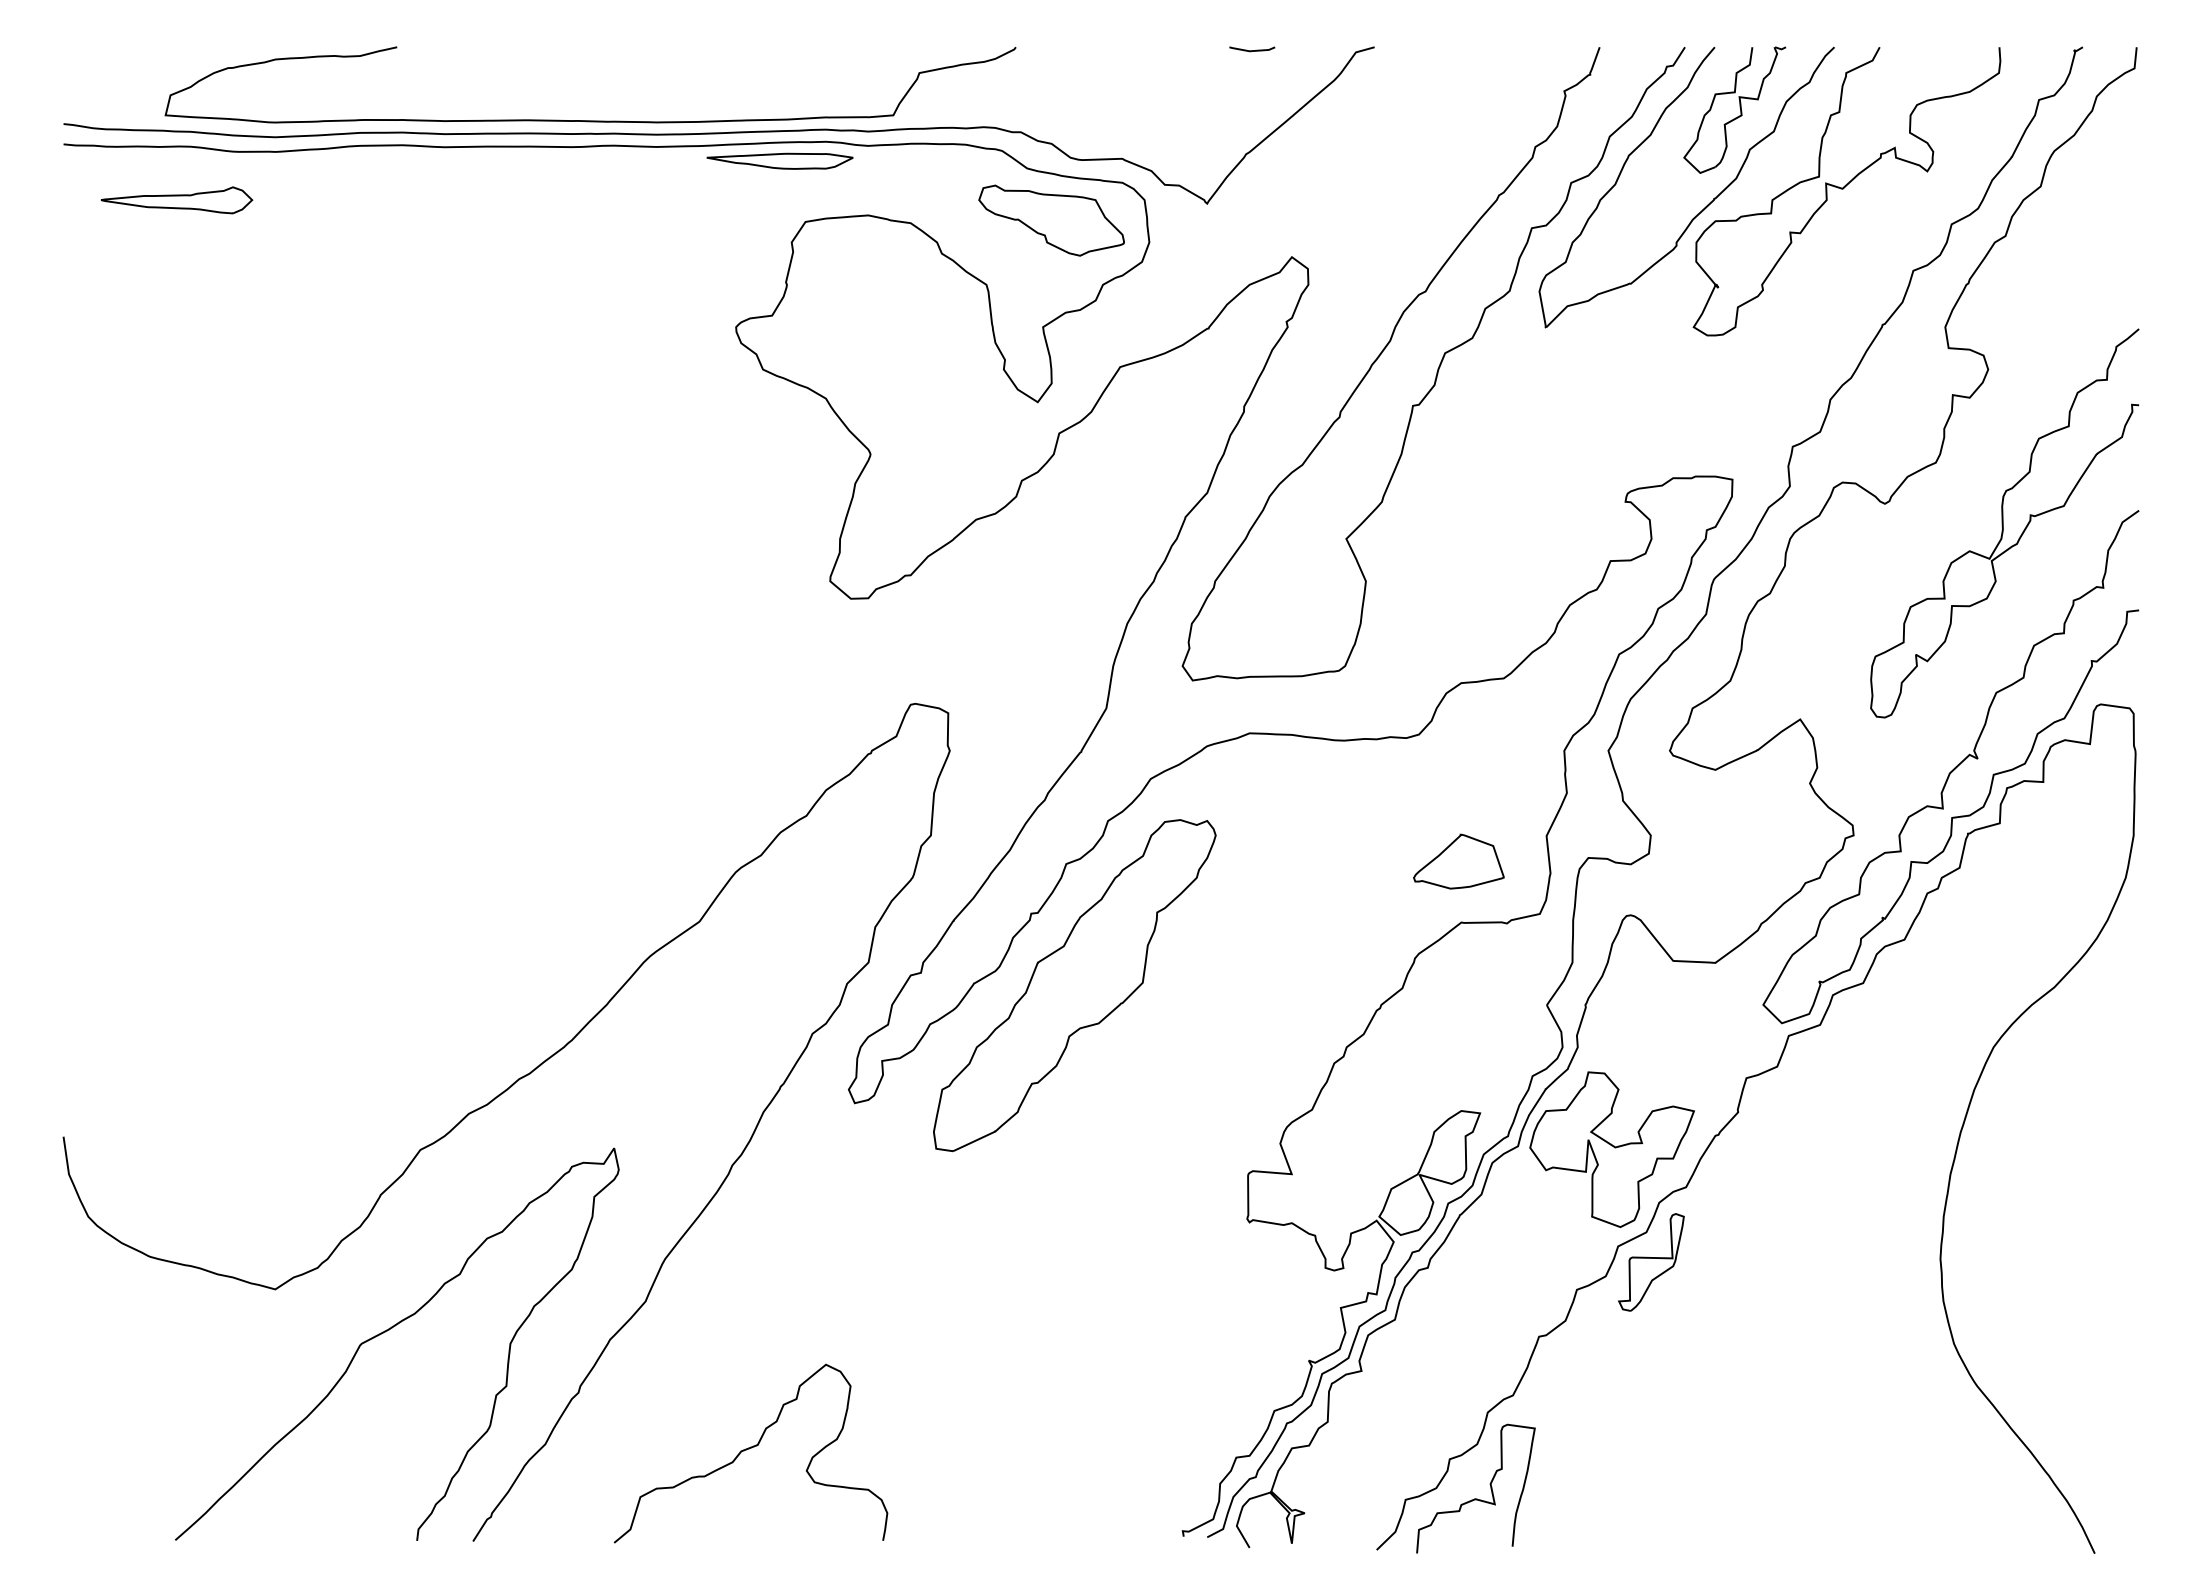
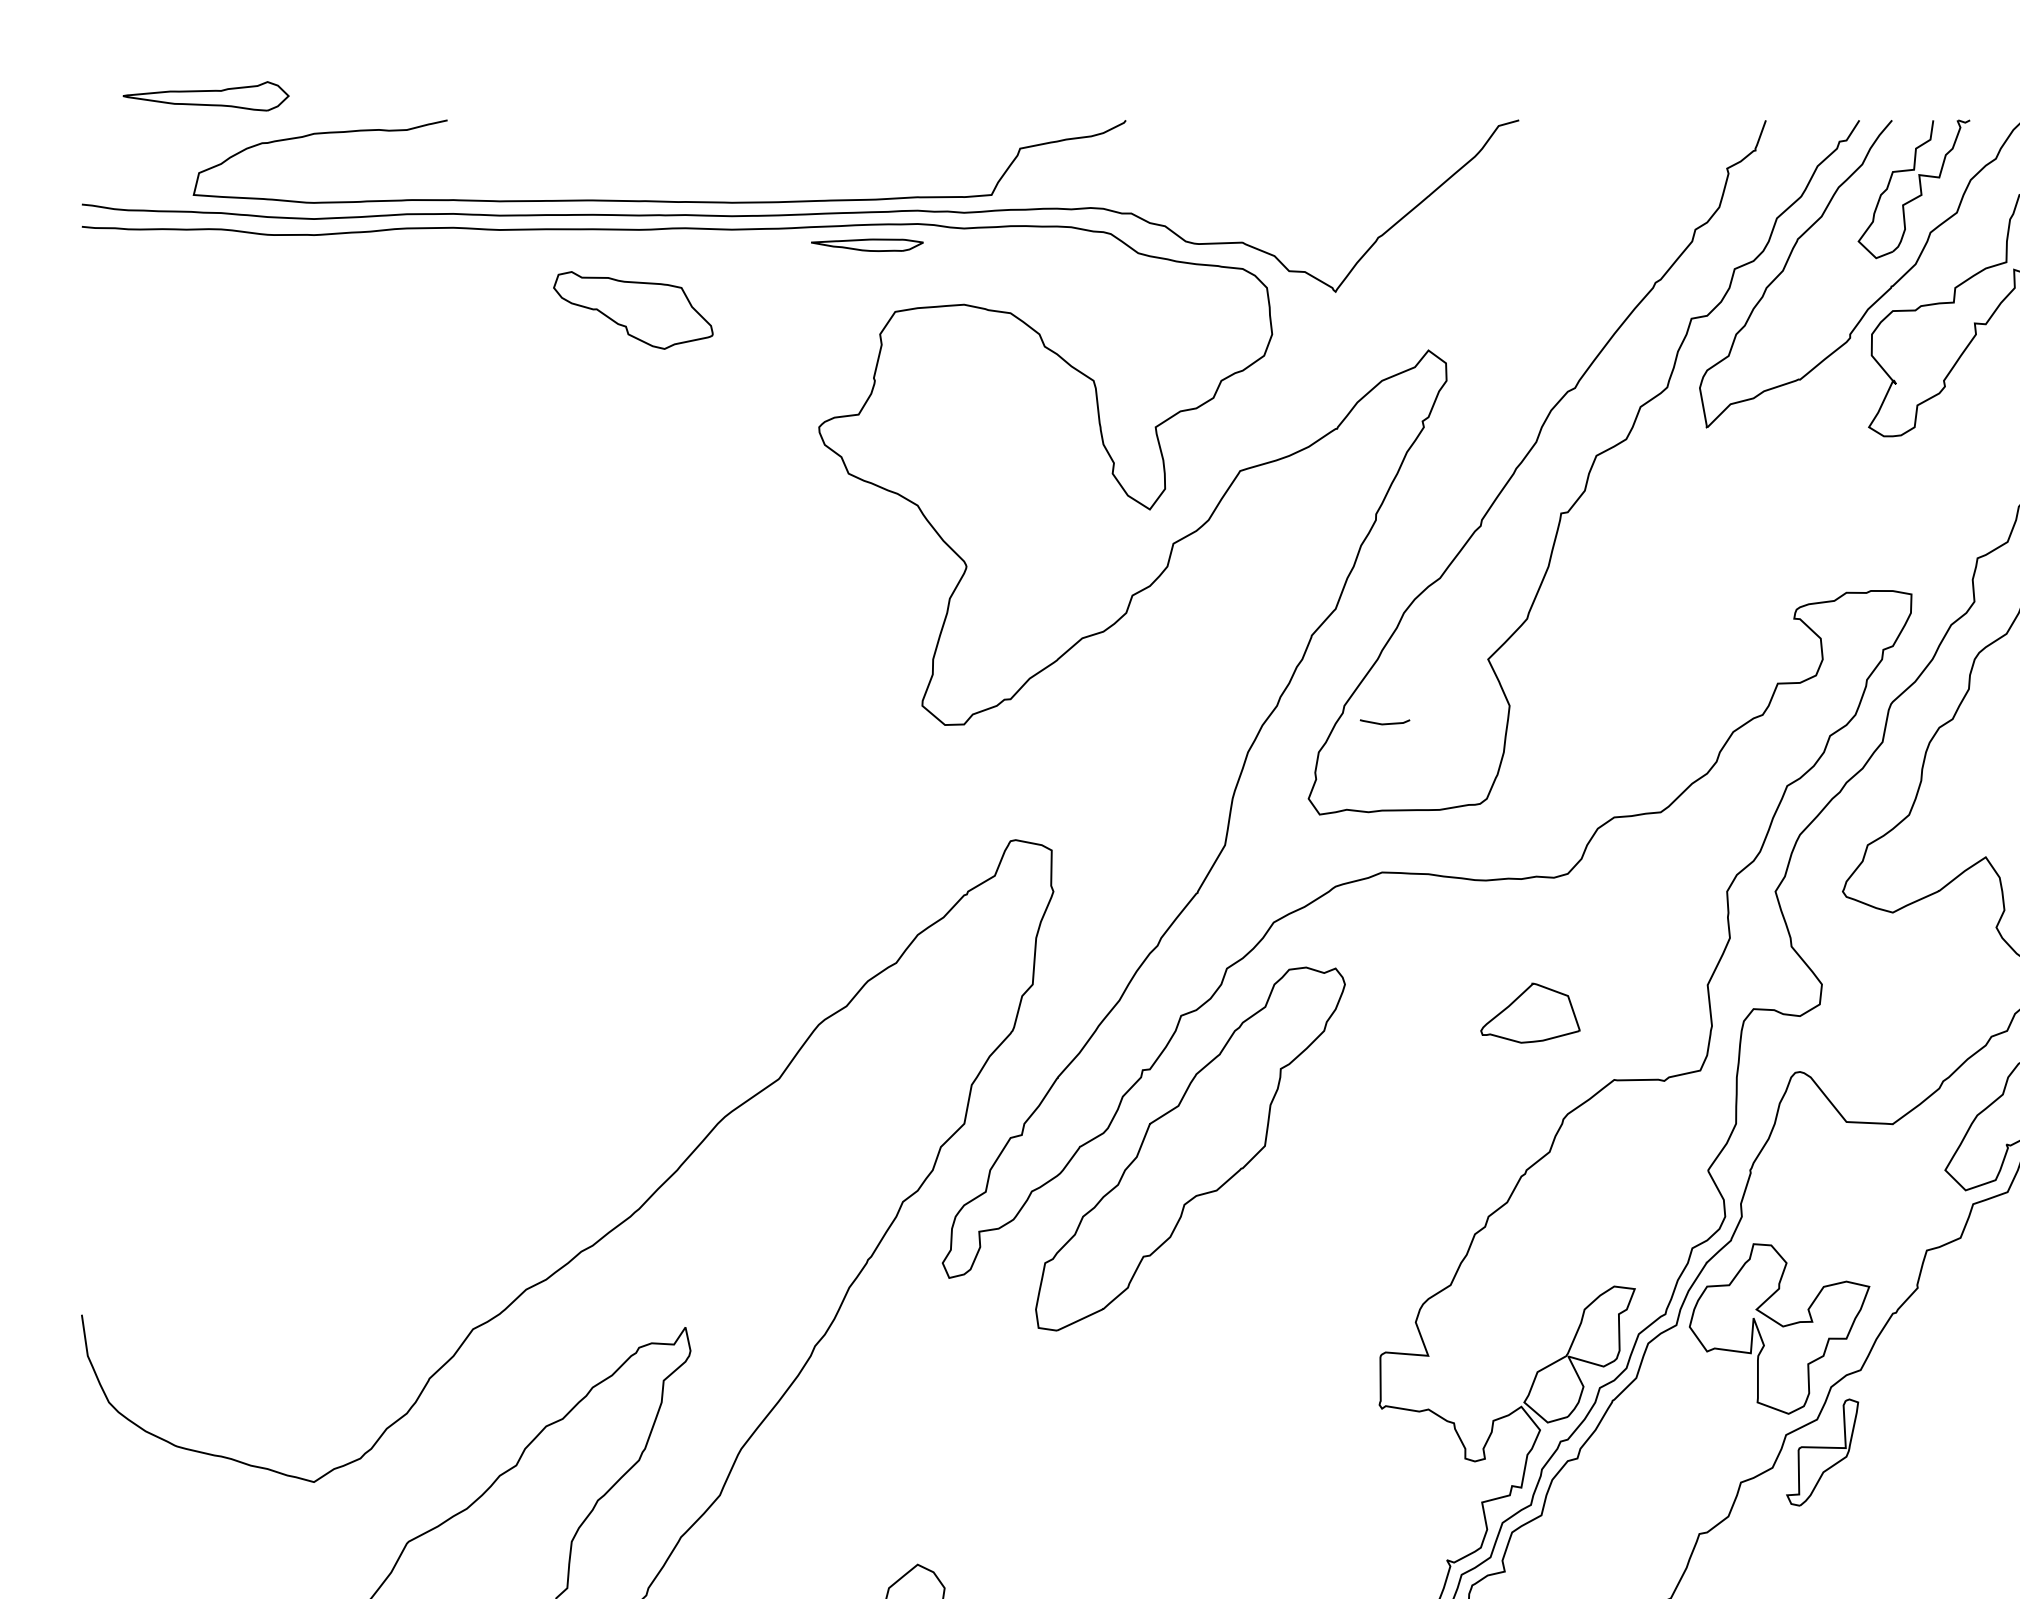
line: (1252, 50) -> (1385, 723), moved
part: (779, 160) -> (866, 244), size x0.7
part: (177, 200) -> (206, 96), moved
part: (1051, 220) -> (633, 310), moved
part: (1458, 861) -> (1529, 1013), moved

